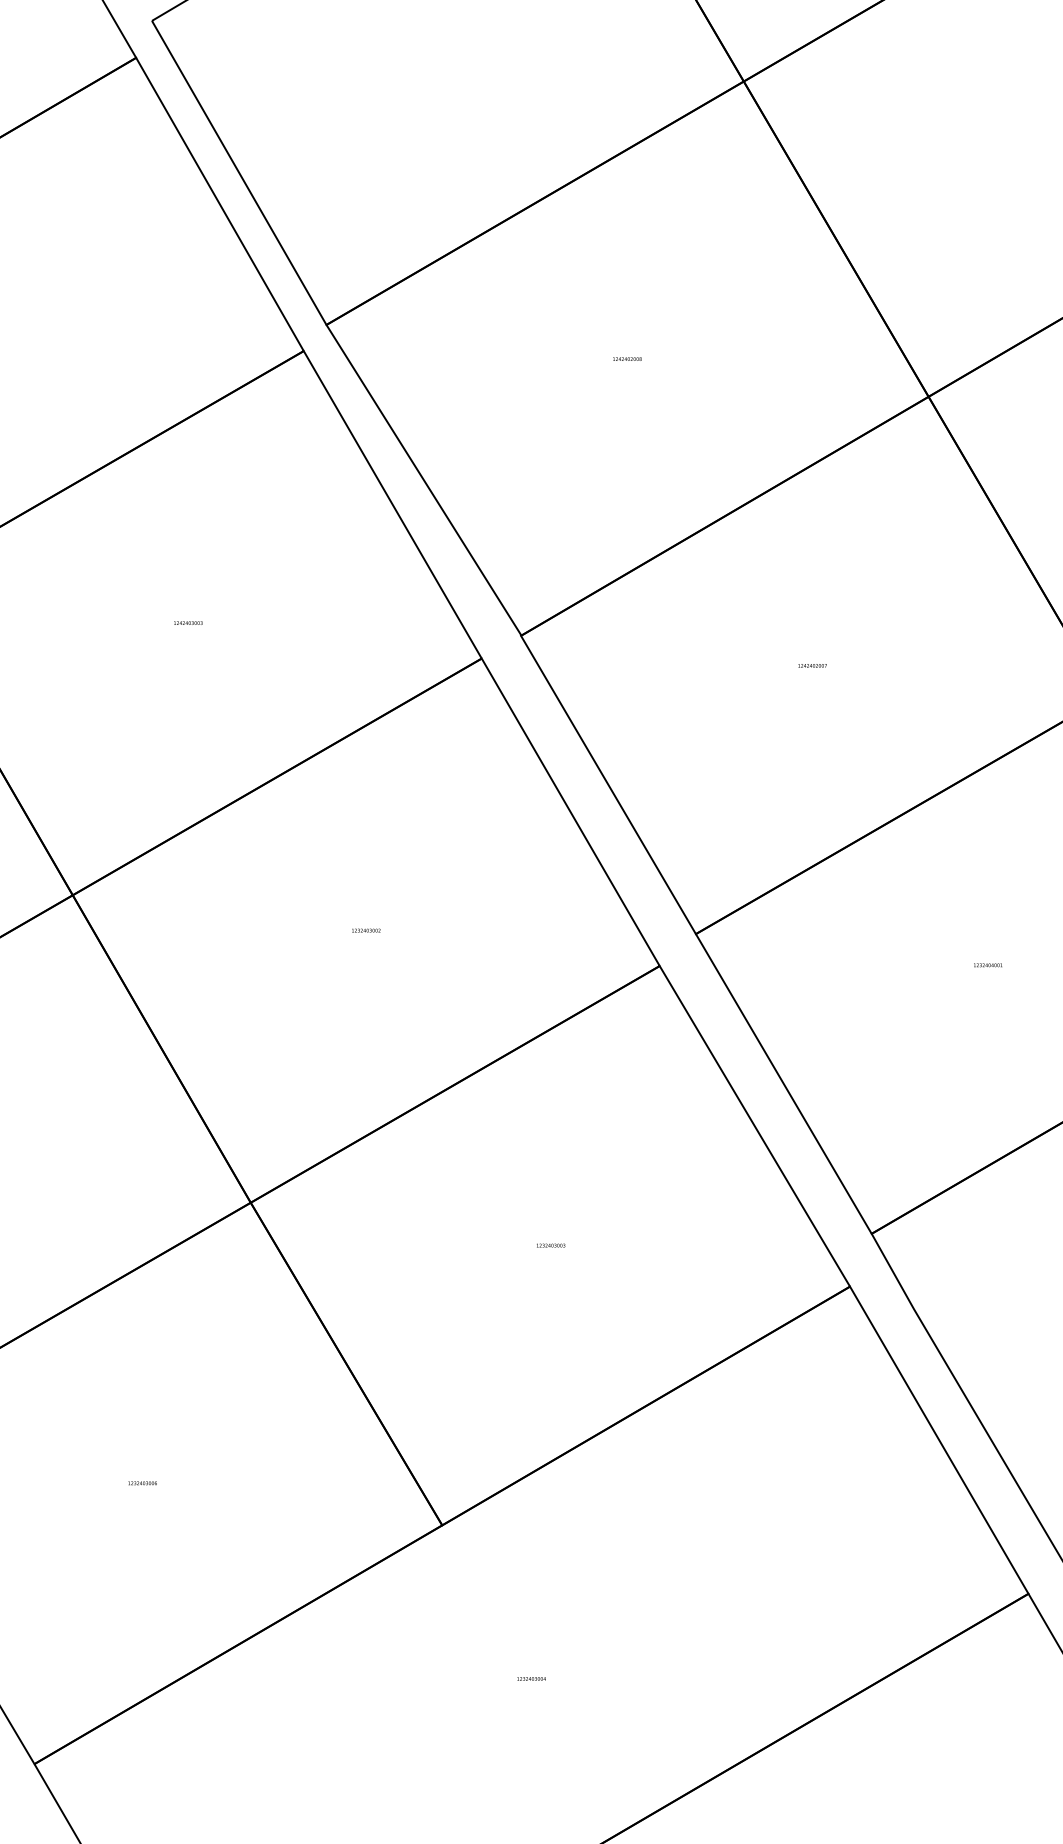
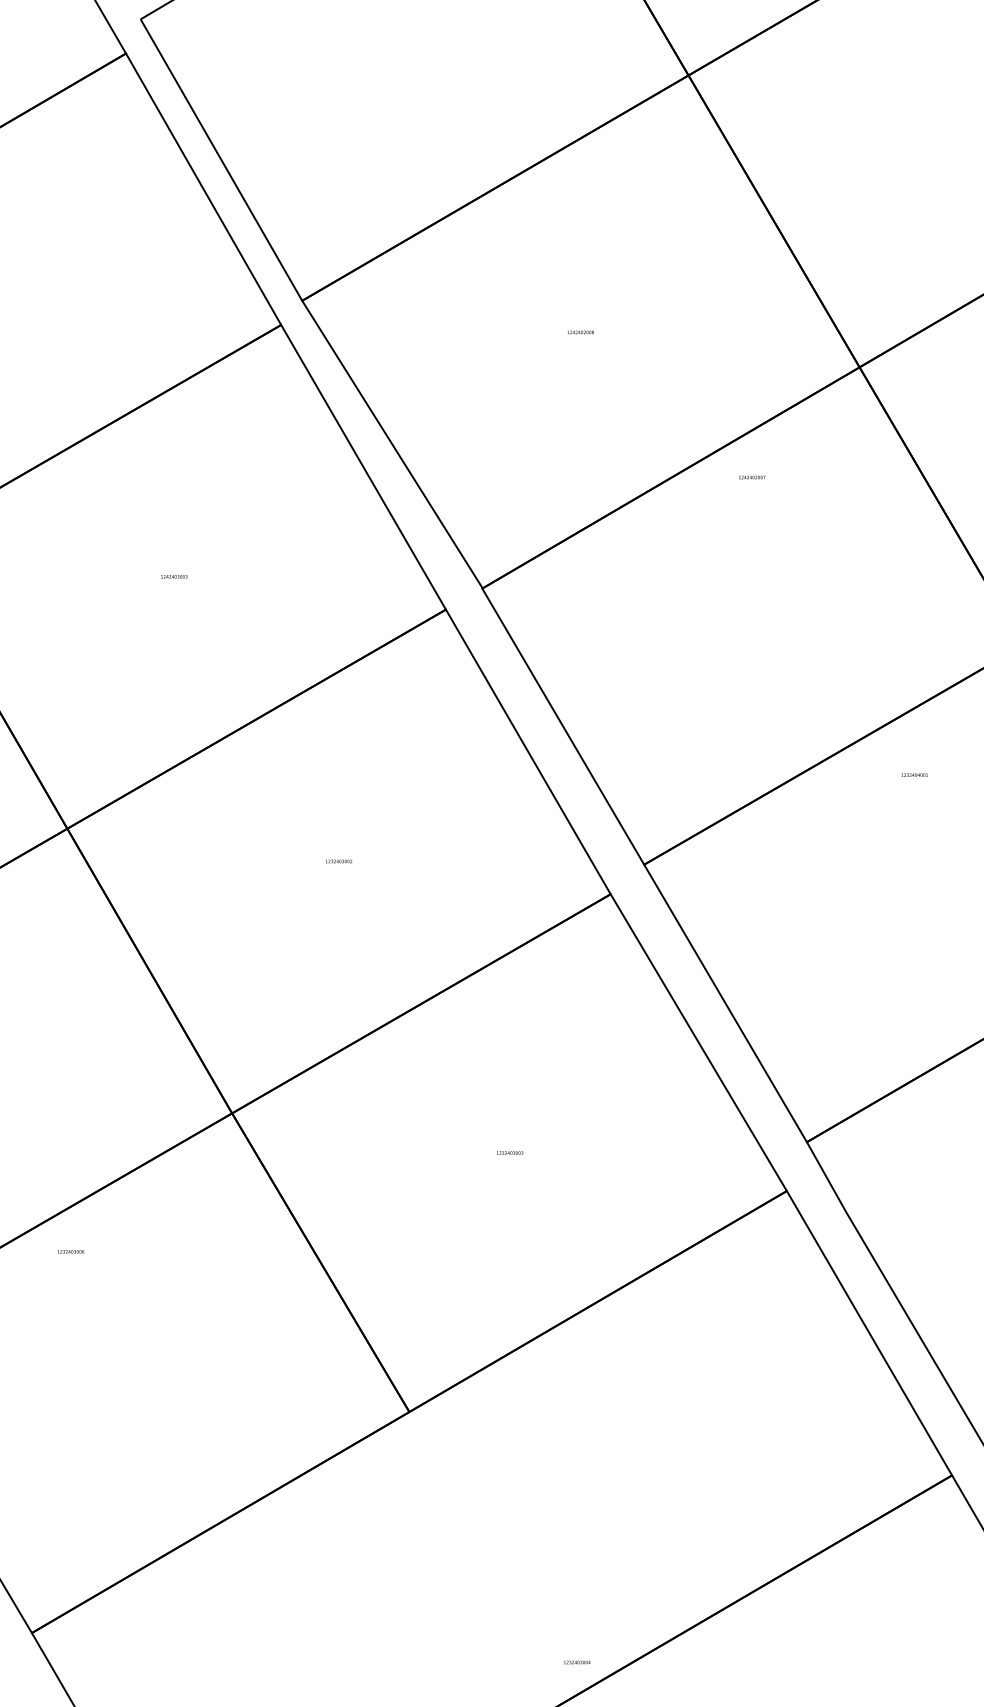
text: (812, 665) -> (752, 477), moved
text: (987, 965) -> (914, 775), moved
text: (142, 1483) -> (70, 1252), moved
text: (531, 1678) -> (577, 1662), moved

